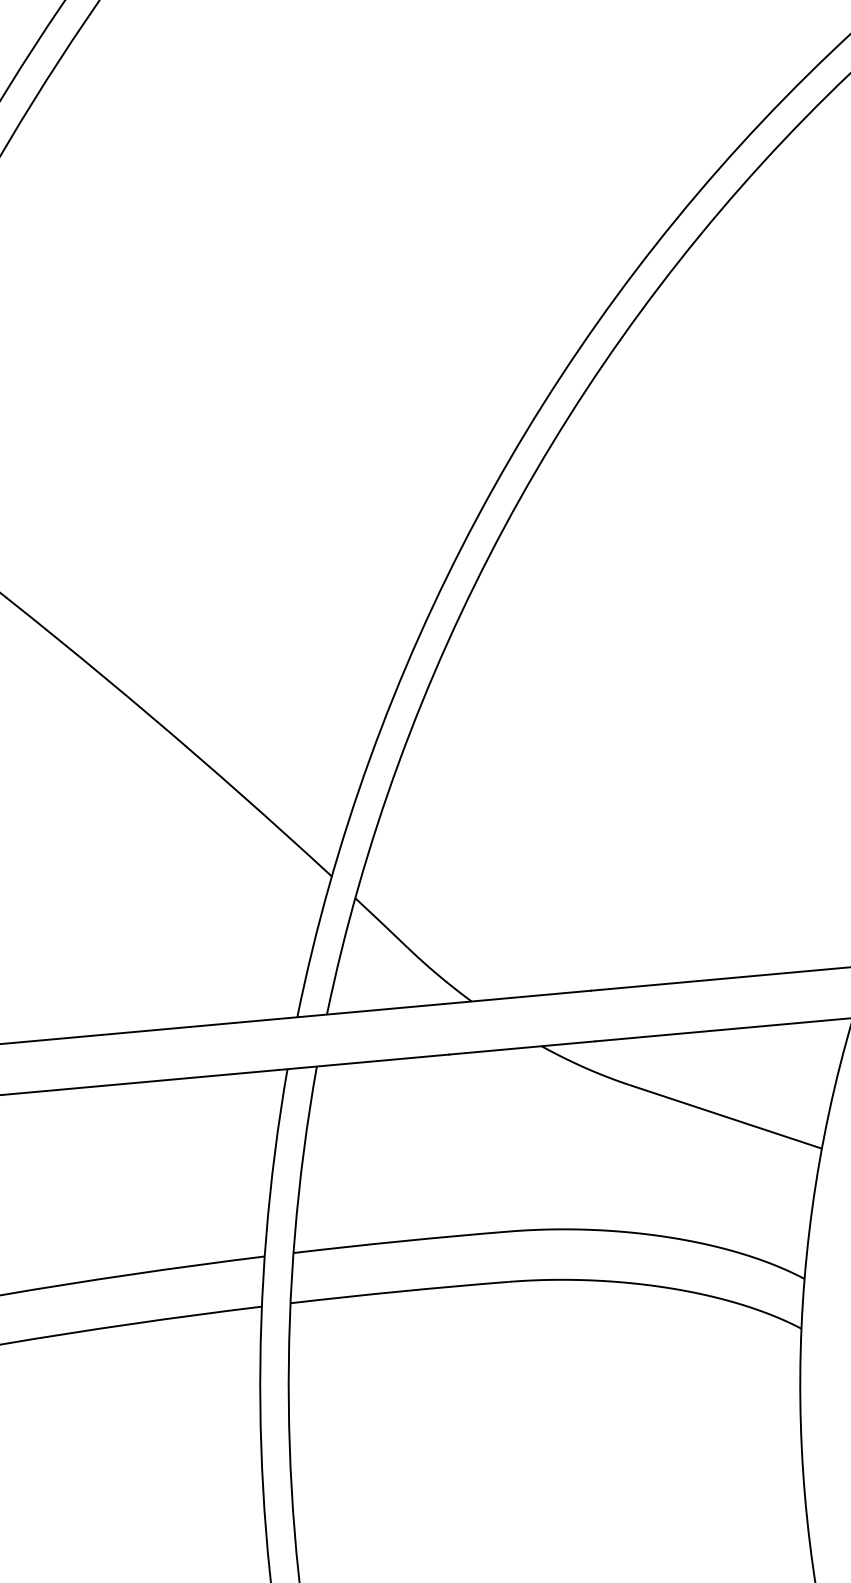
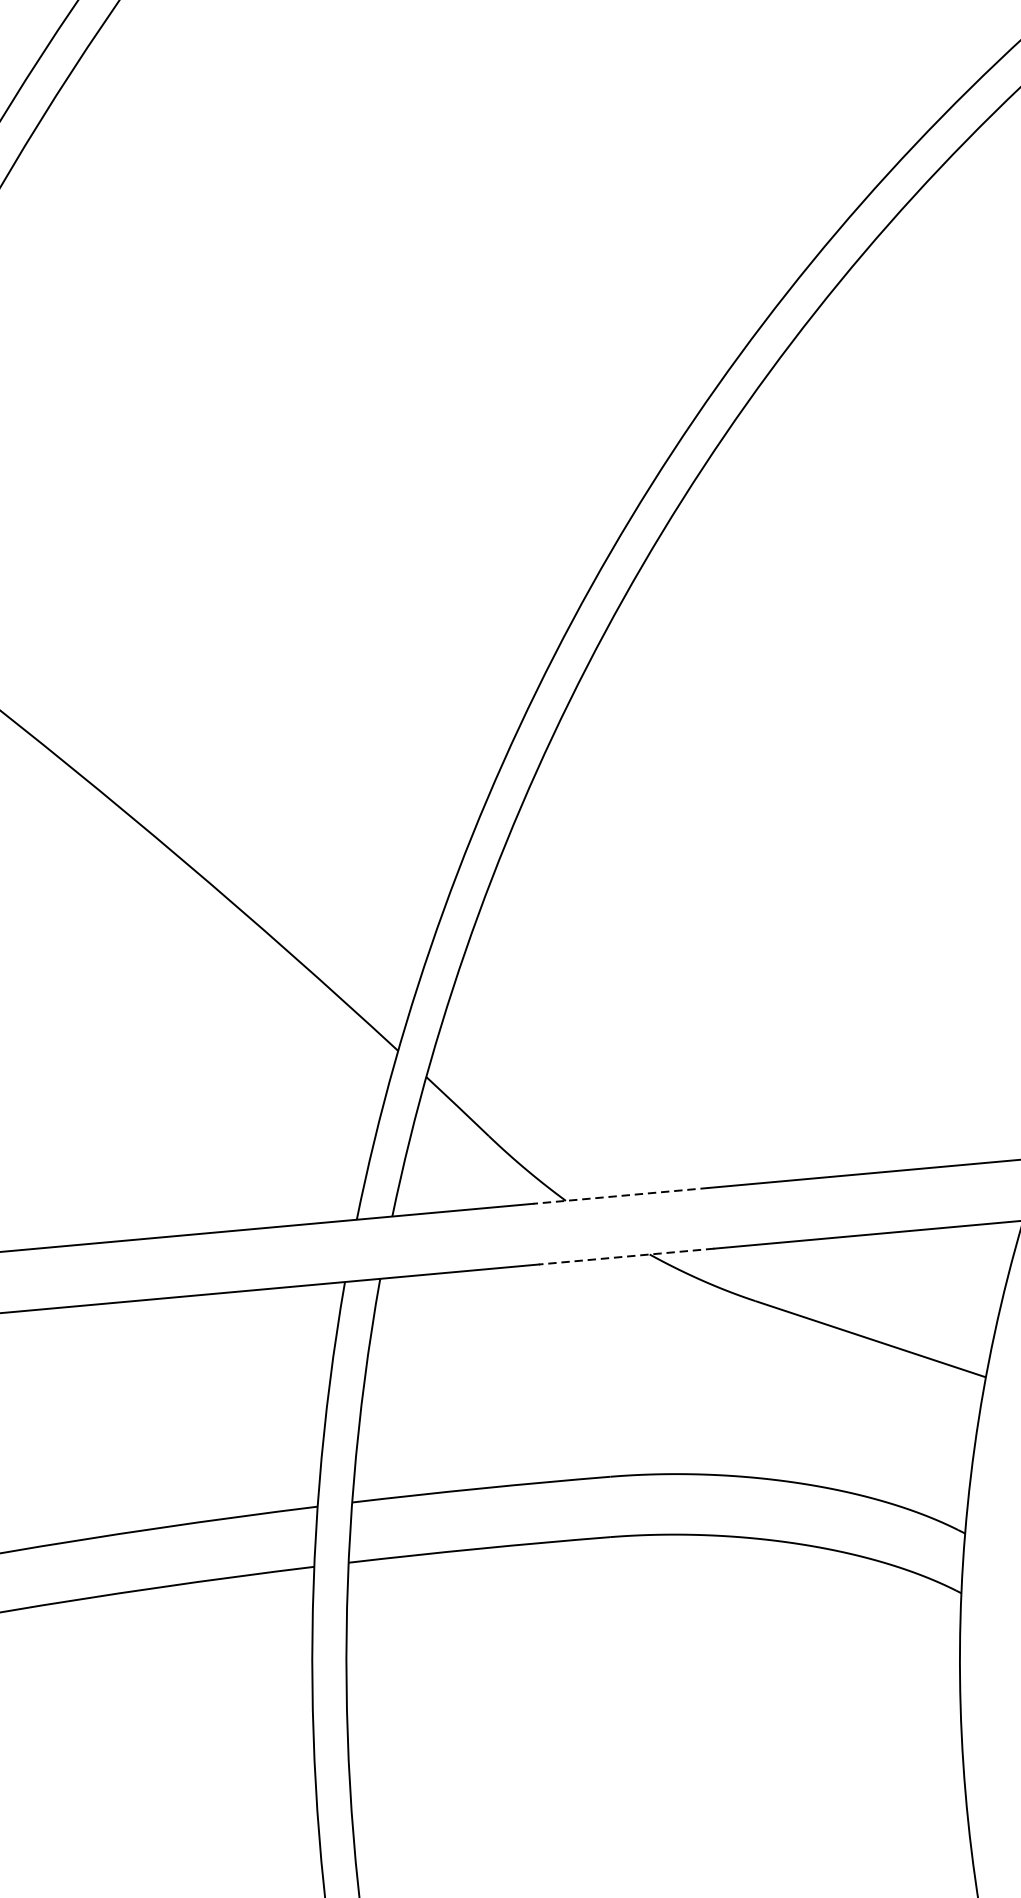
line: (517, 997) -> (620, 1196), solid -> dashed
line: (521, 1048) -> (625, 1257), solid -> dashed

